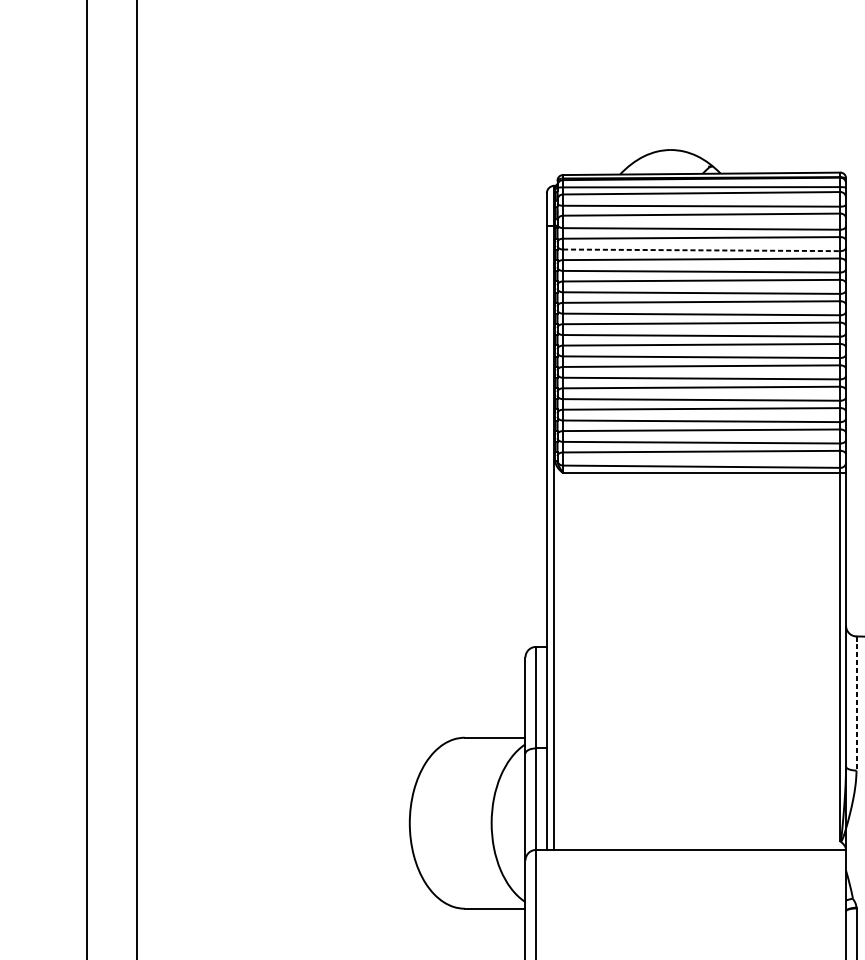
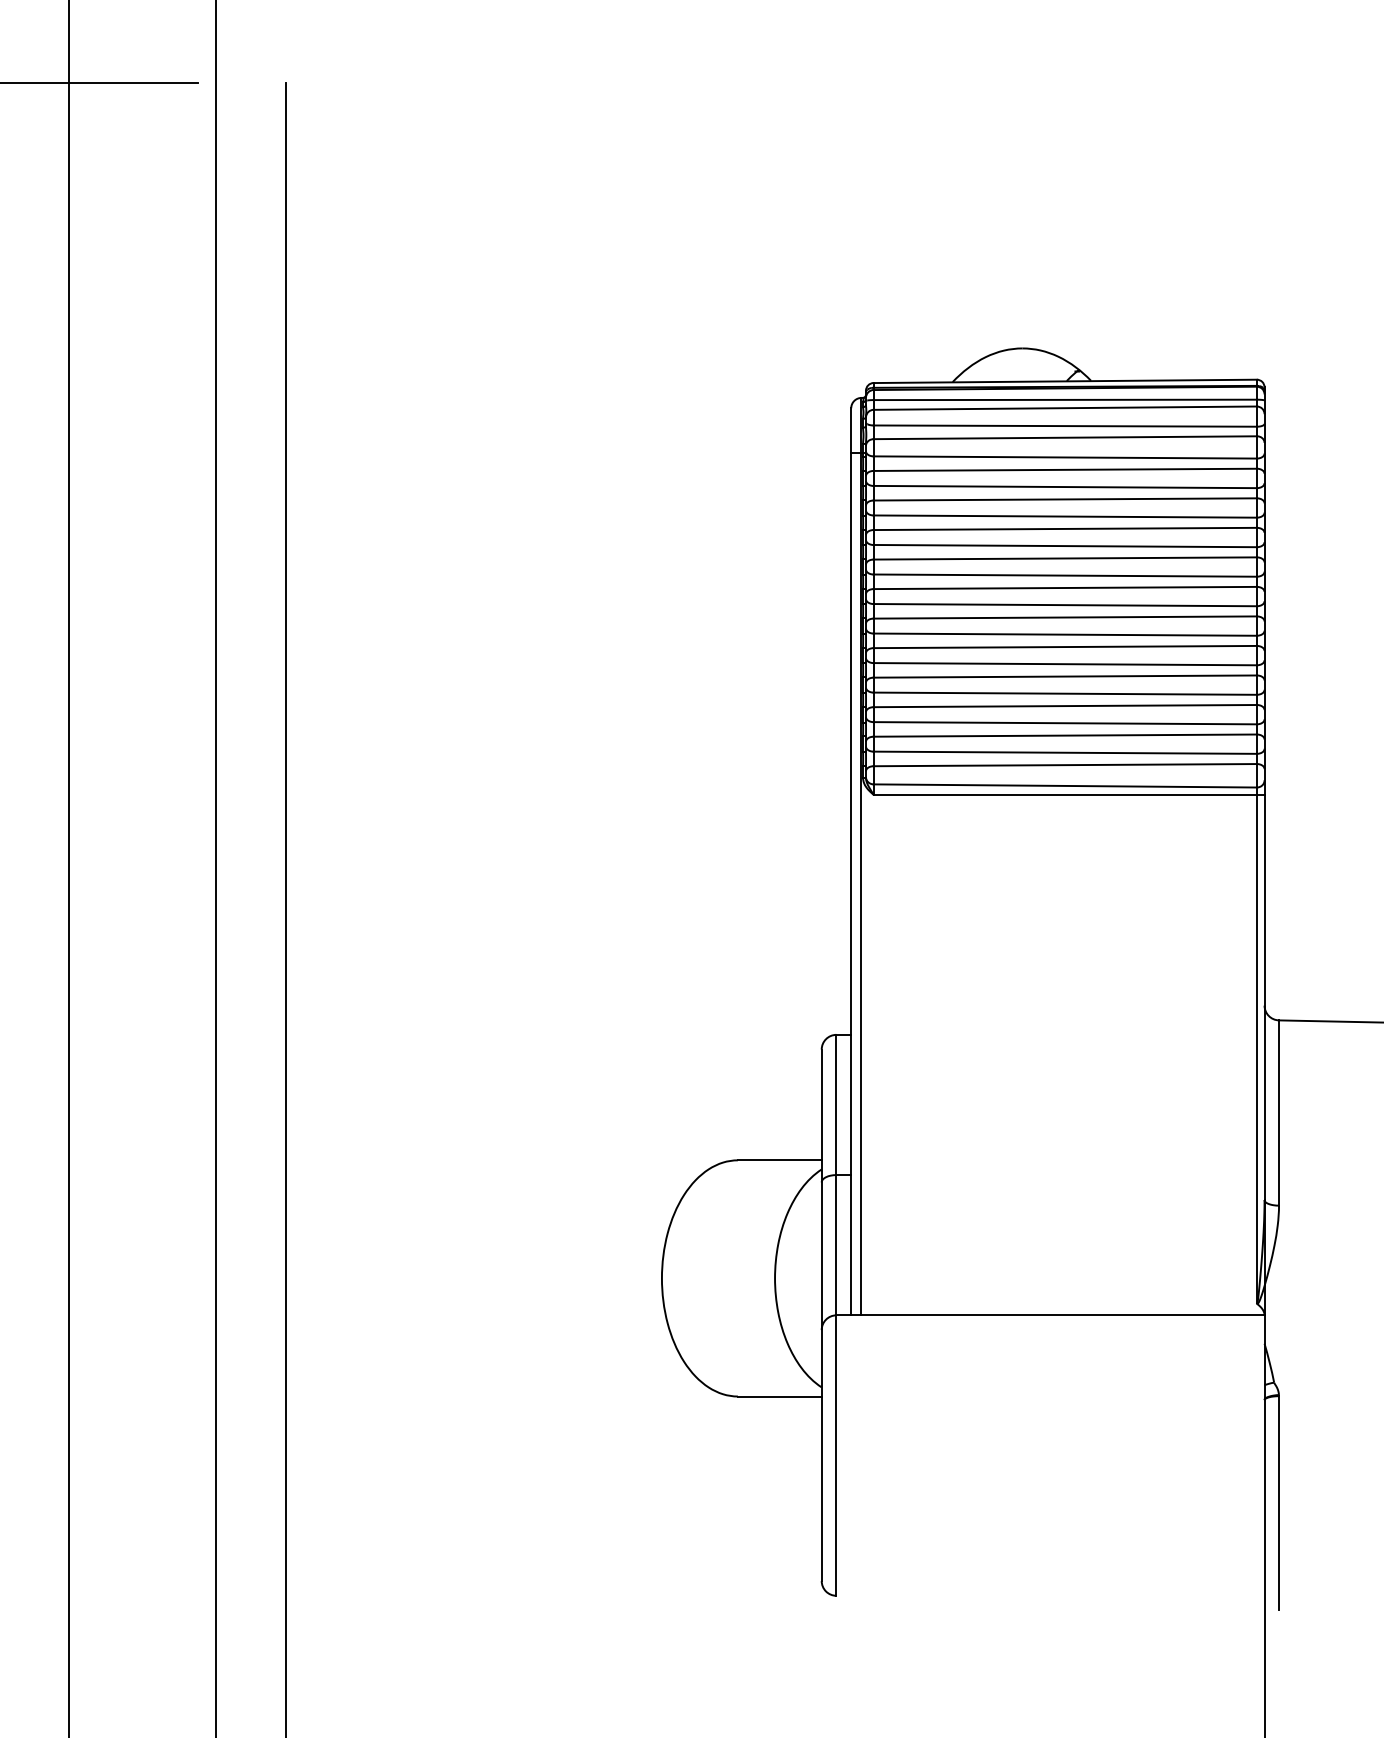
line: (701, 250) -> (1065, 487), dashed -> solid
line: (856, 703) -> (1279, 1113), dashed -> solid

